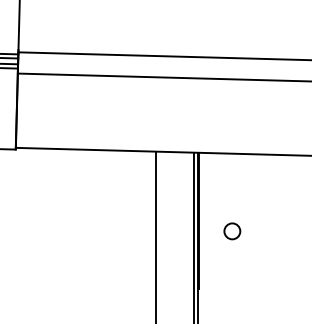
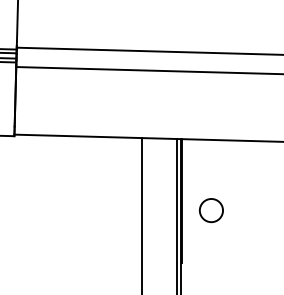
circle: (232, 231) -> (211, 210), size x1.6

